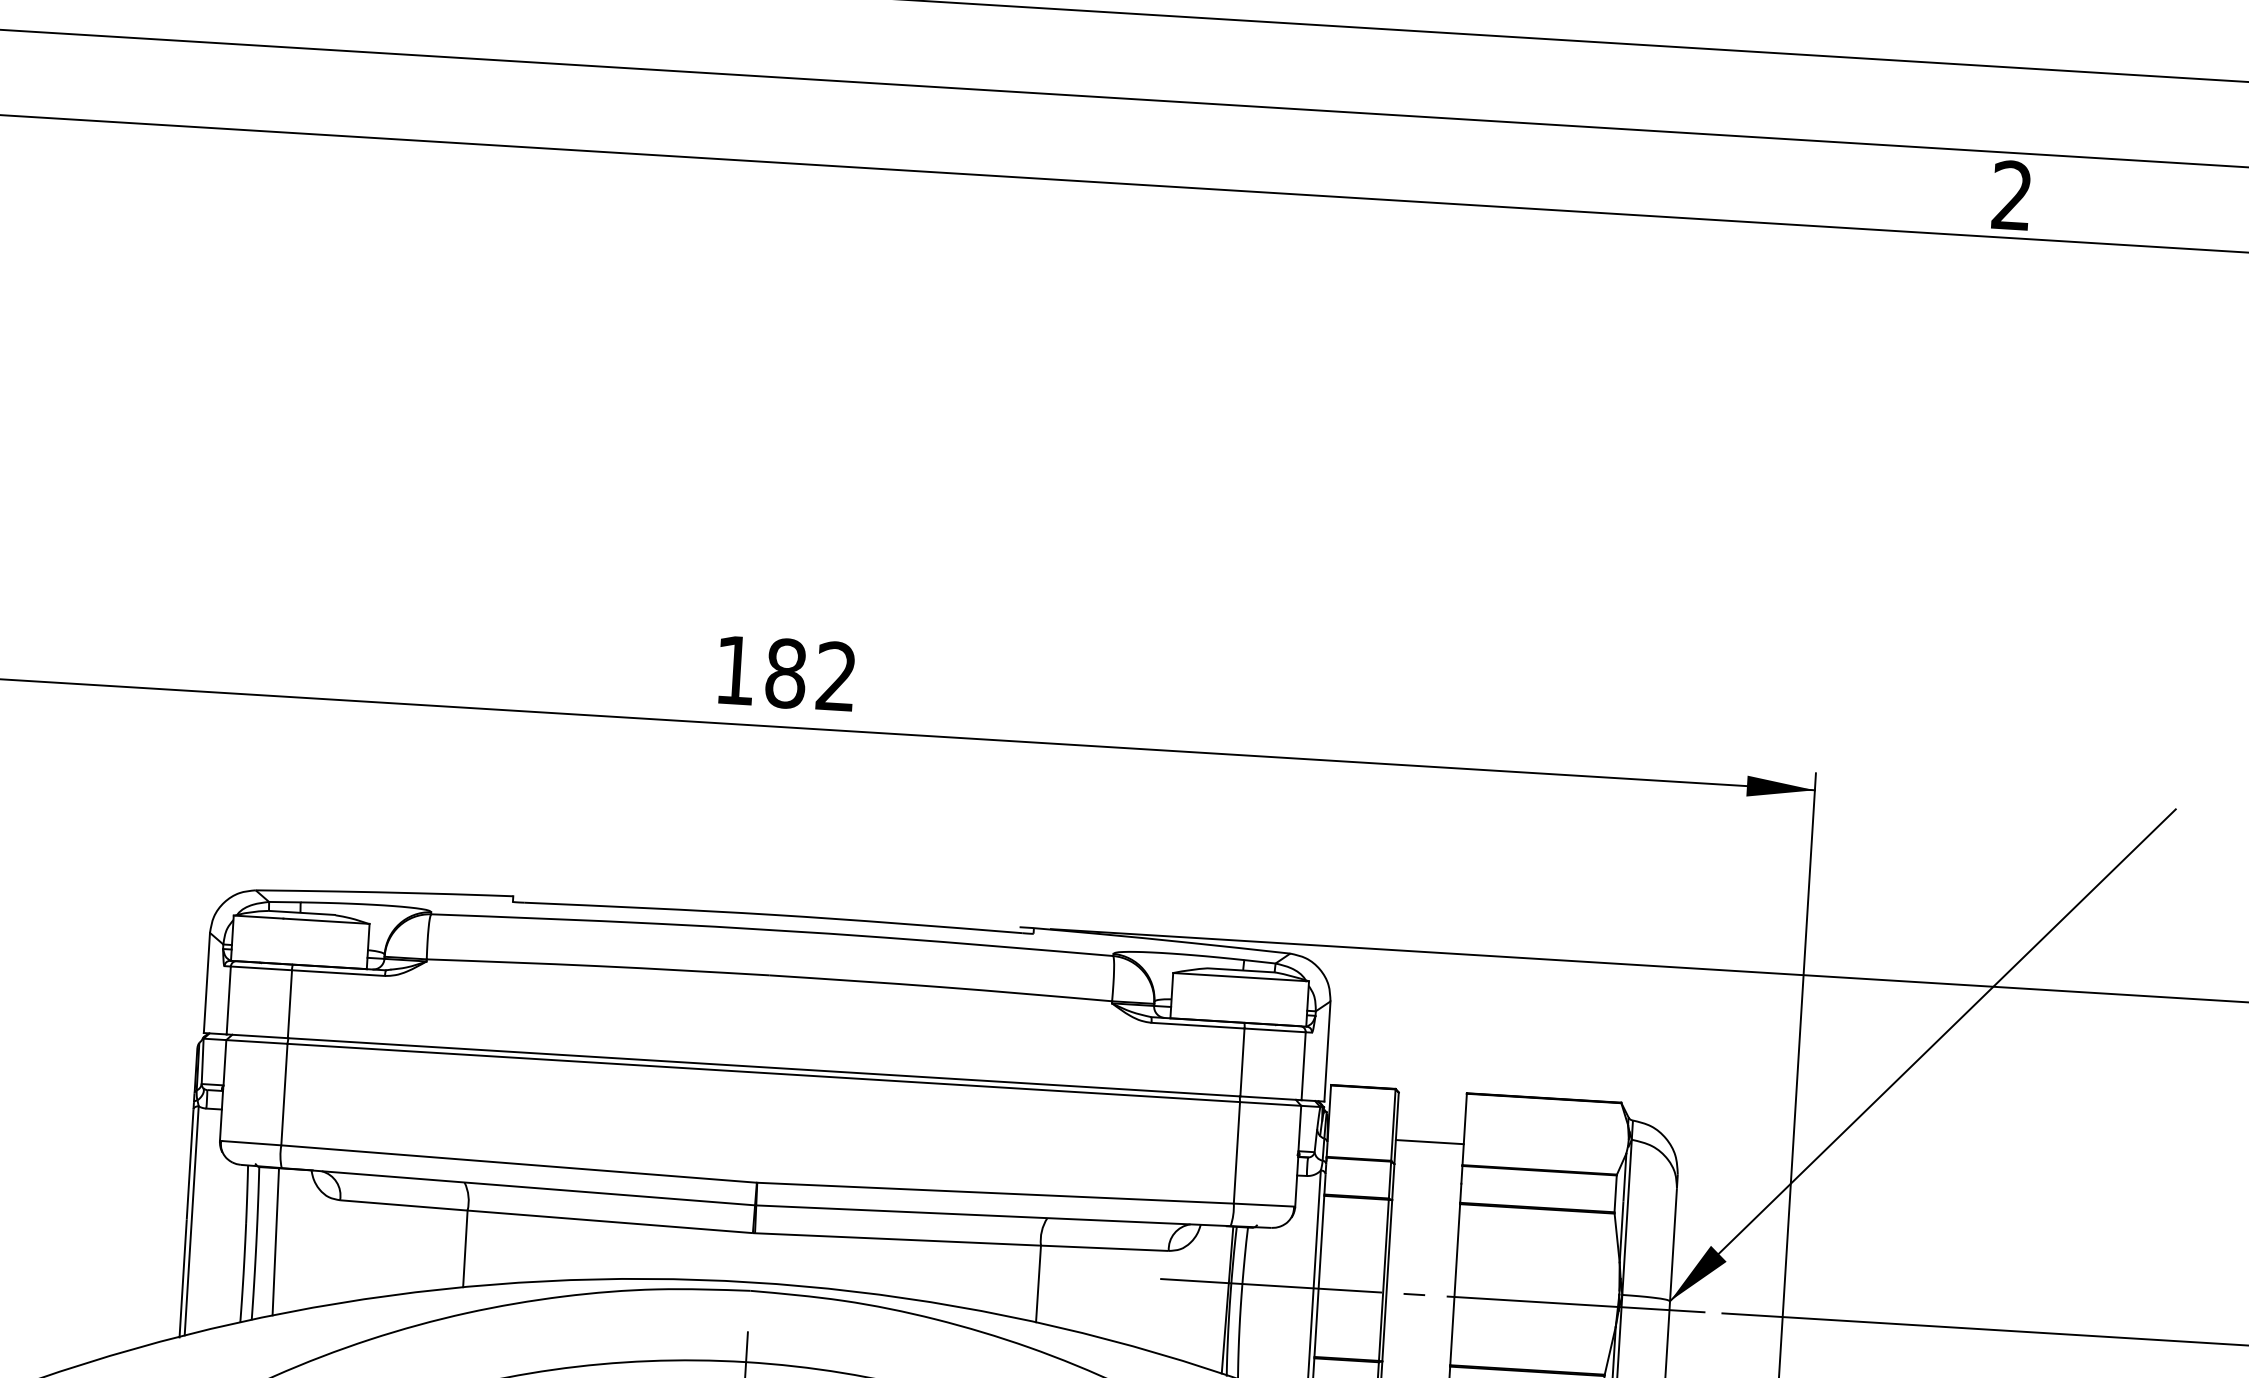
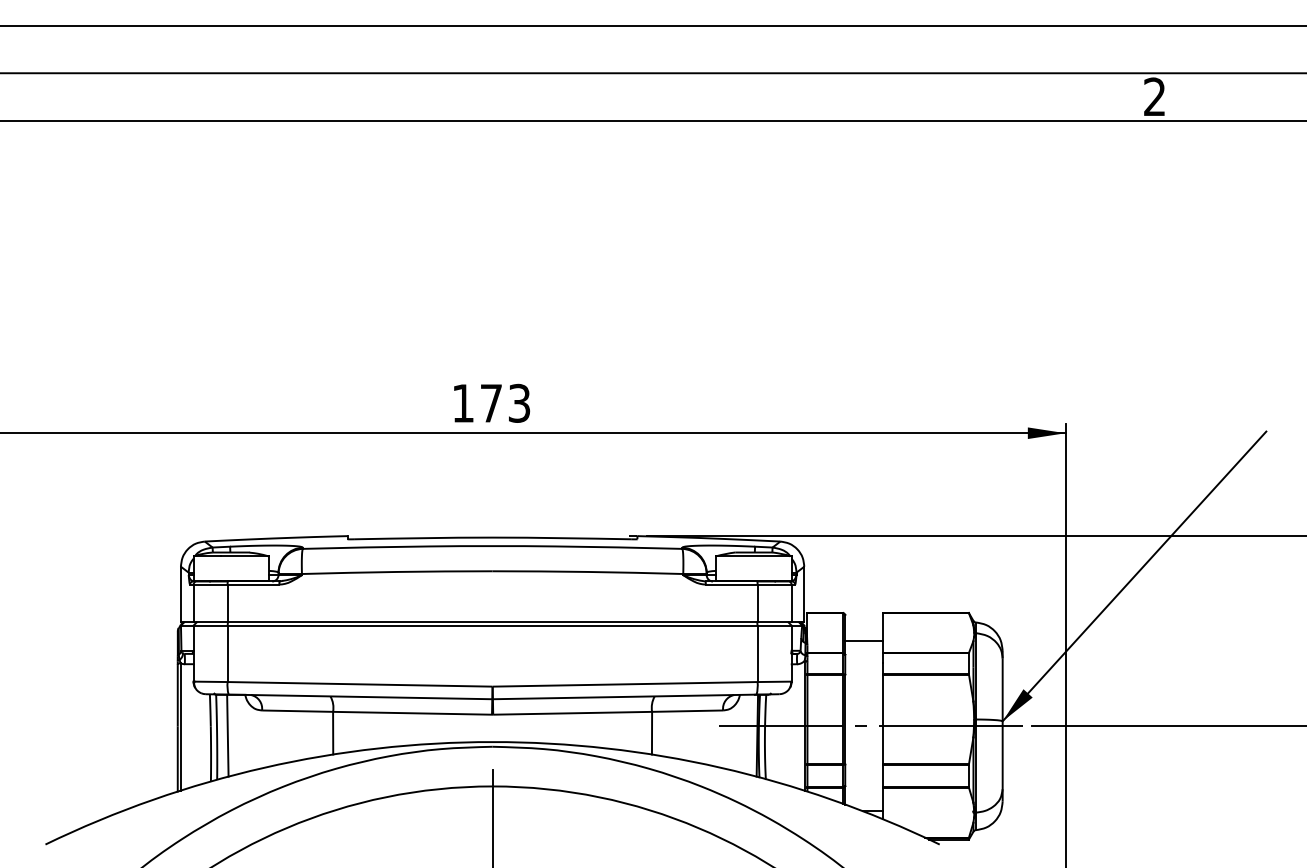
text: (811, 673) -> (505, 402), 182 -> 173

